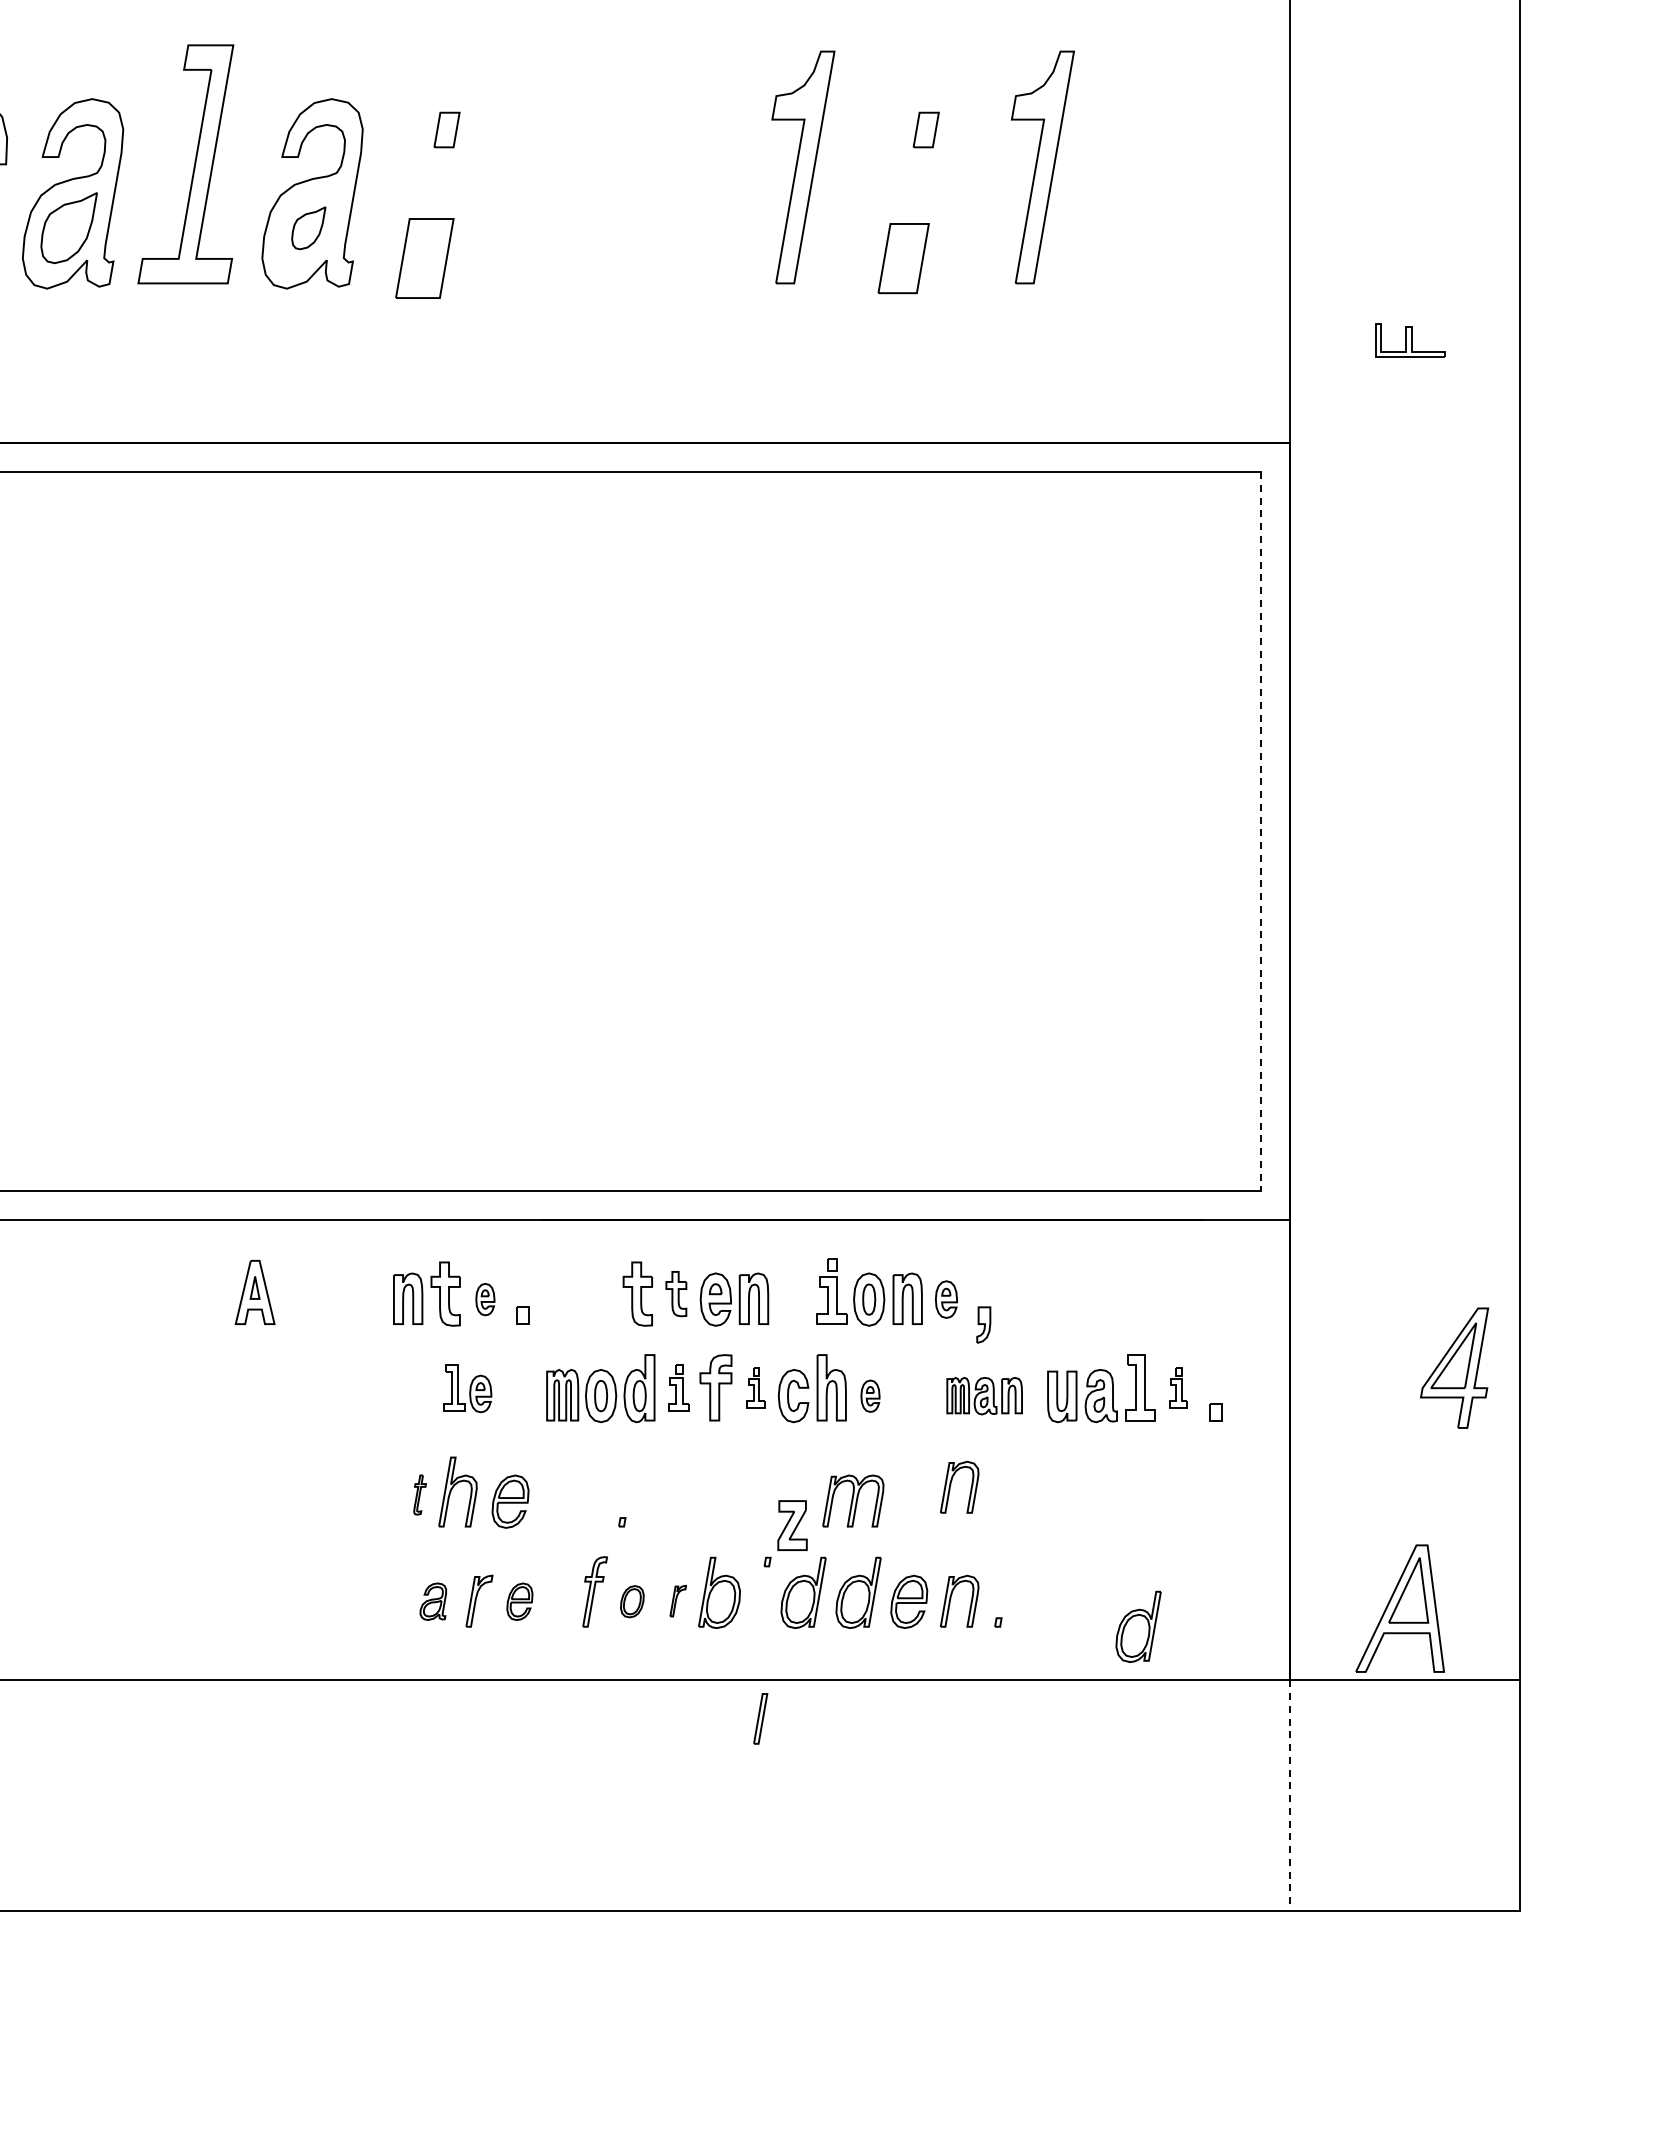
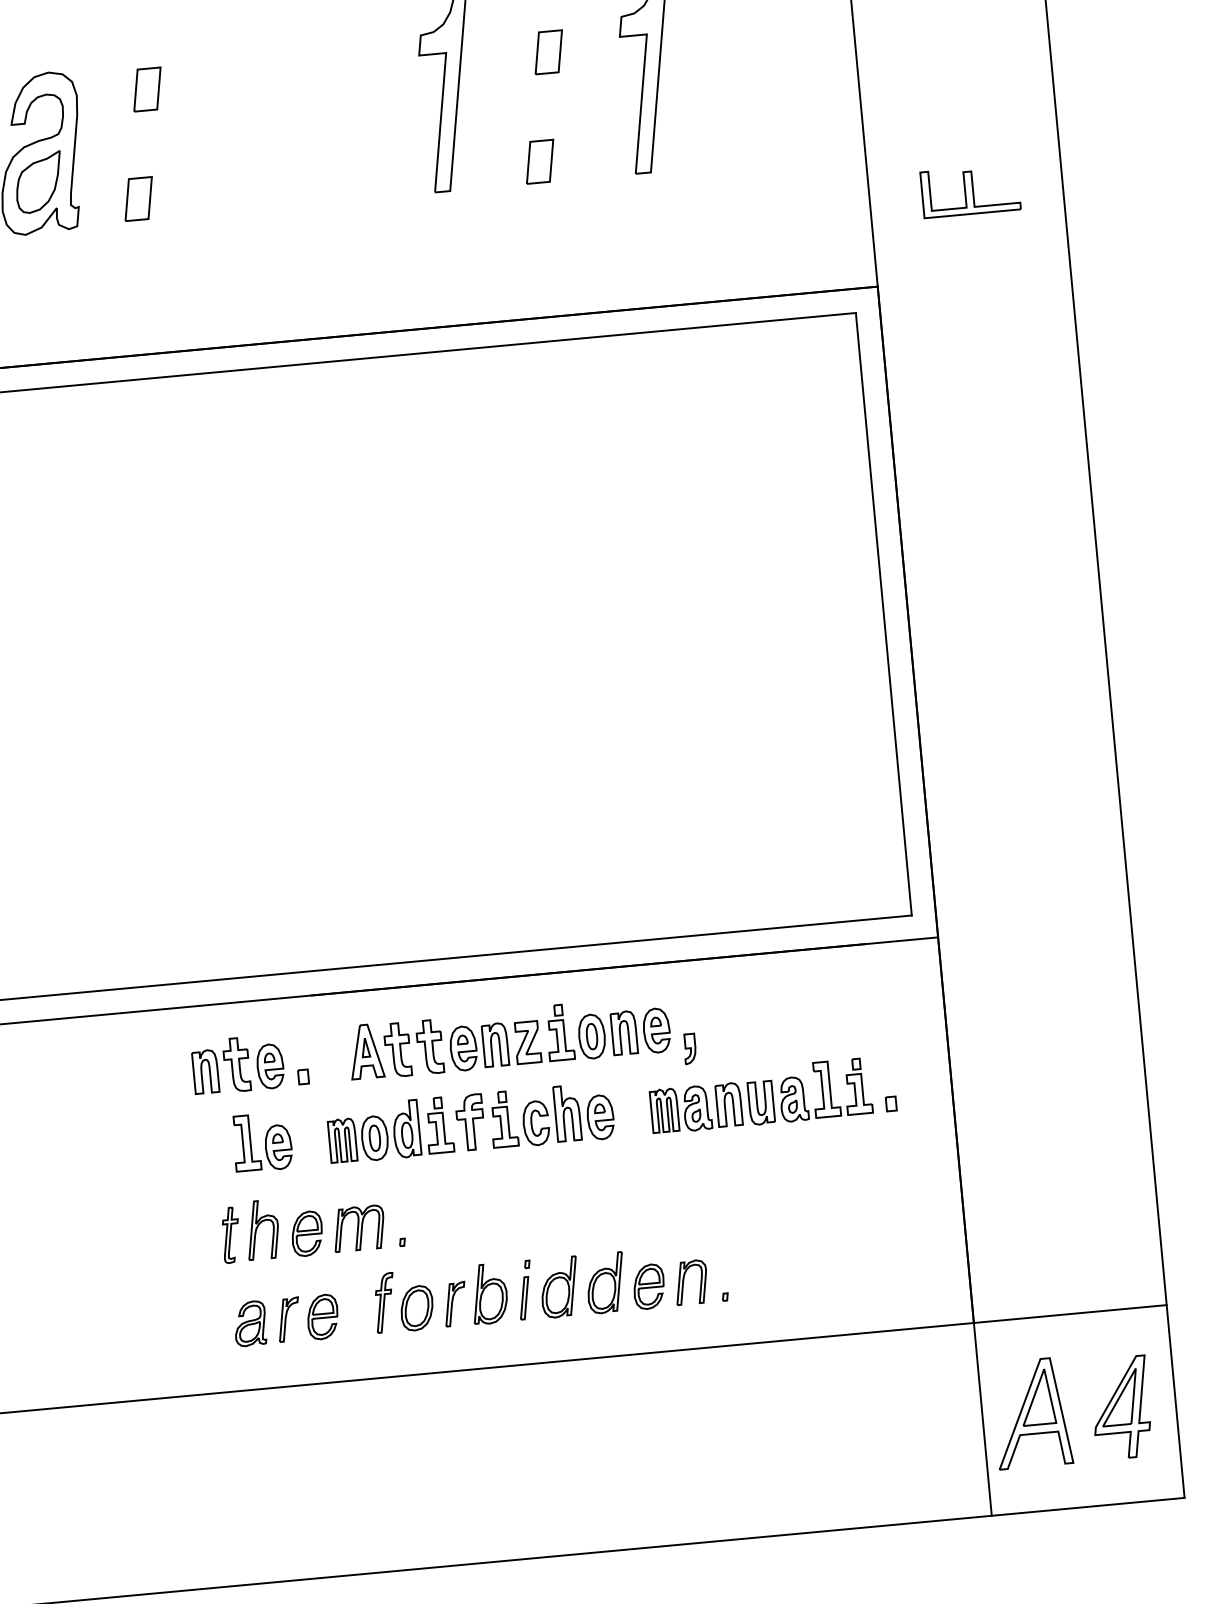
part: (446, 129) -> (146, 89), size x1.43
part: (926, 129) -> (549, 51), size x1.43
part: (308, 228) -> (39, 182), size x1.67
part: (424, 258) -> (138, 198), size x0.62
part: (903, 258) -> (539, 161), size x0.71
part: (1410, 340) -> (970, 190), size x1.67
line: (1260, 831) -> (883, 614), dashed -> solid
part: (254, 1292) -> (365, 1051), moved
part: (676, 1293) -> (430, 1046), size x1.43
part: (485, 1299) -> (270, 1066), size x1.67
part: (946, 1299) -> (656, 1030), size x1.43
part: (1454, 1367) -> (1121, 1407), moved
part: (678, 1387) -> (439, 1125), size x1.43
part: (755, 1387) -> (503, 1119), size x1.67
part: (1178, 1387) -> (858, 1086), size x1.67
part: (467, 1388) -> (262, 1142), size x1.43
part: (870, 1396) -> (600, 1117), size x1.67
part: (984, 1396) -> (696, 1108), size x1.43
part: (951, 1484) -> (675, 1185), removed
part: (419, 1494) -> (230, 1234), size x1.67
part: (853, 1500) -> (359, 1227), moved
part: (792, 1525) -> (527, 1042), moved
part: (678, 1600) -> (455, 1303), size x1.67
part: (433, 1601) -> (250, 1323), size x1.43
part: (519, 1601) -> (322, 1316), size x1.43
part: (632, 1601) -> (417, 1307), size x1.67
part: (1399, 1608) -> (1031, 1413), moved
part: (1138, 1626) -> (843, 1289), removed
part: (760, 1718) -> (524, 1297), moved
line: (1289, 1796) -> (982, 1420), dashed -> solid

